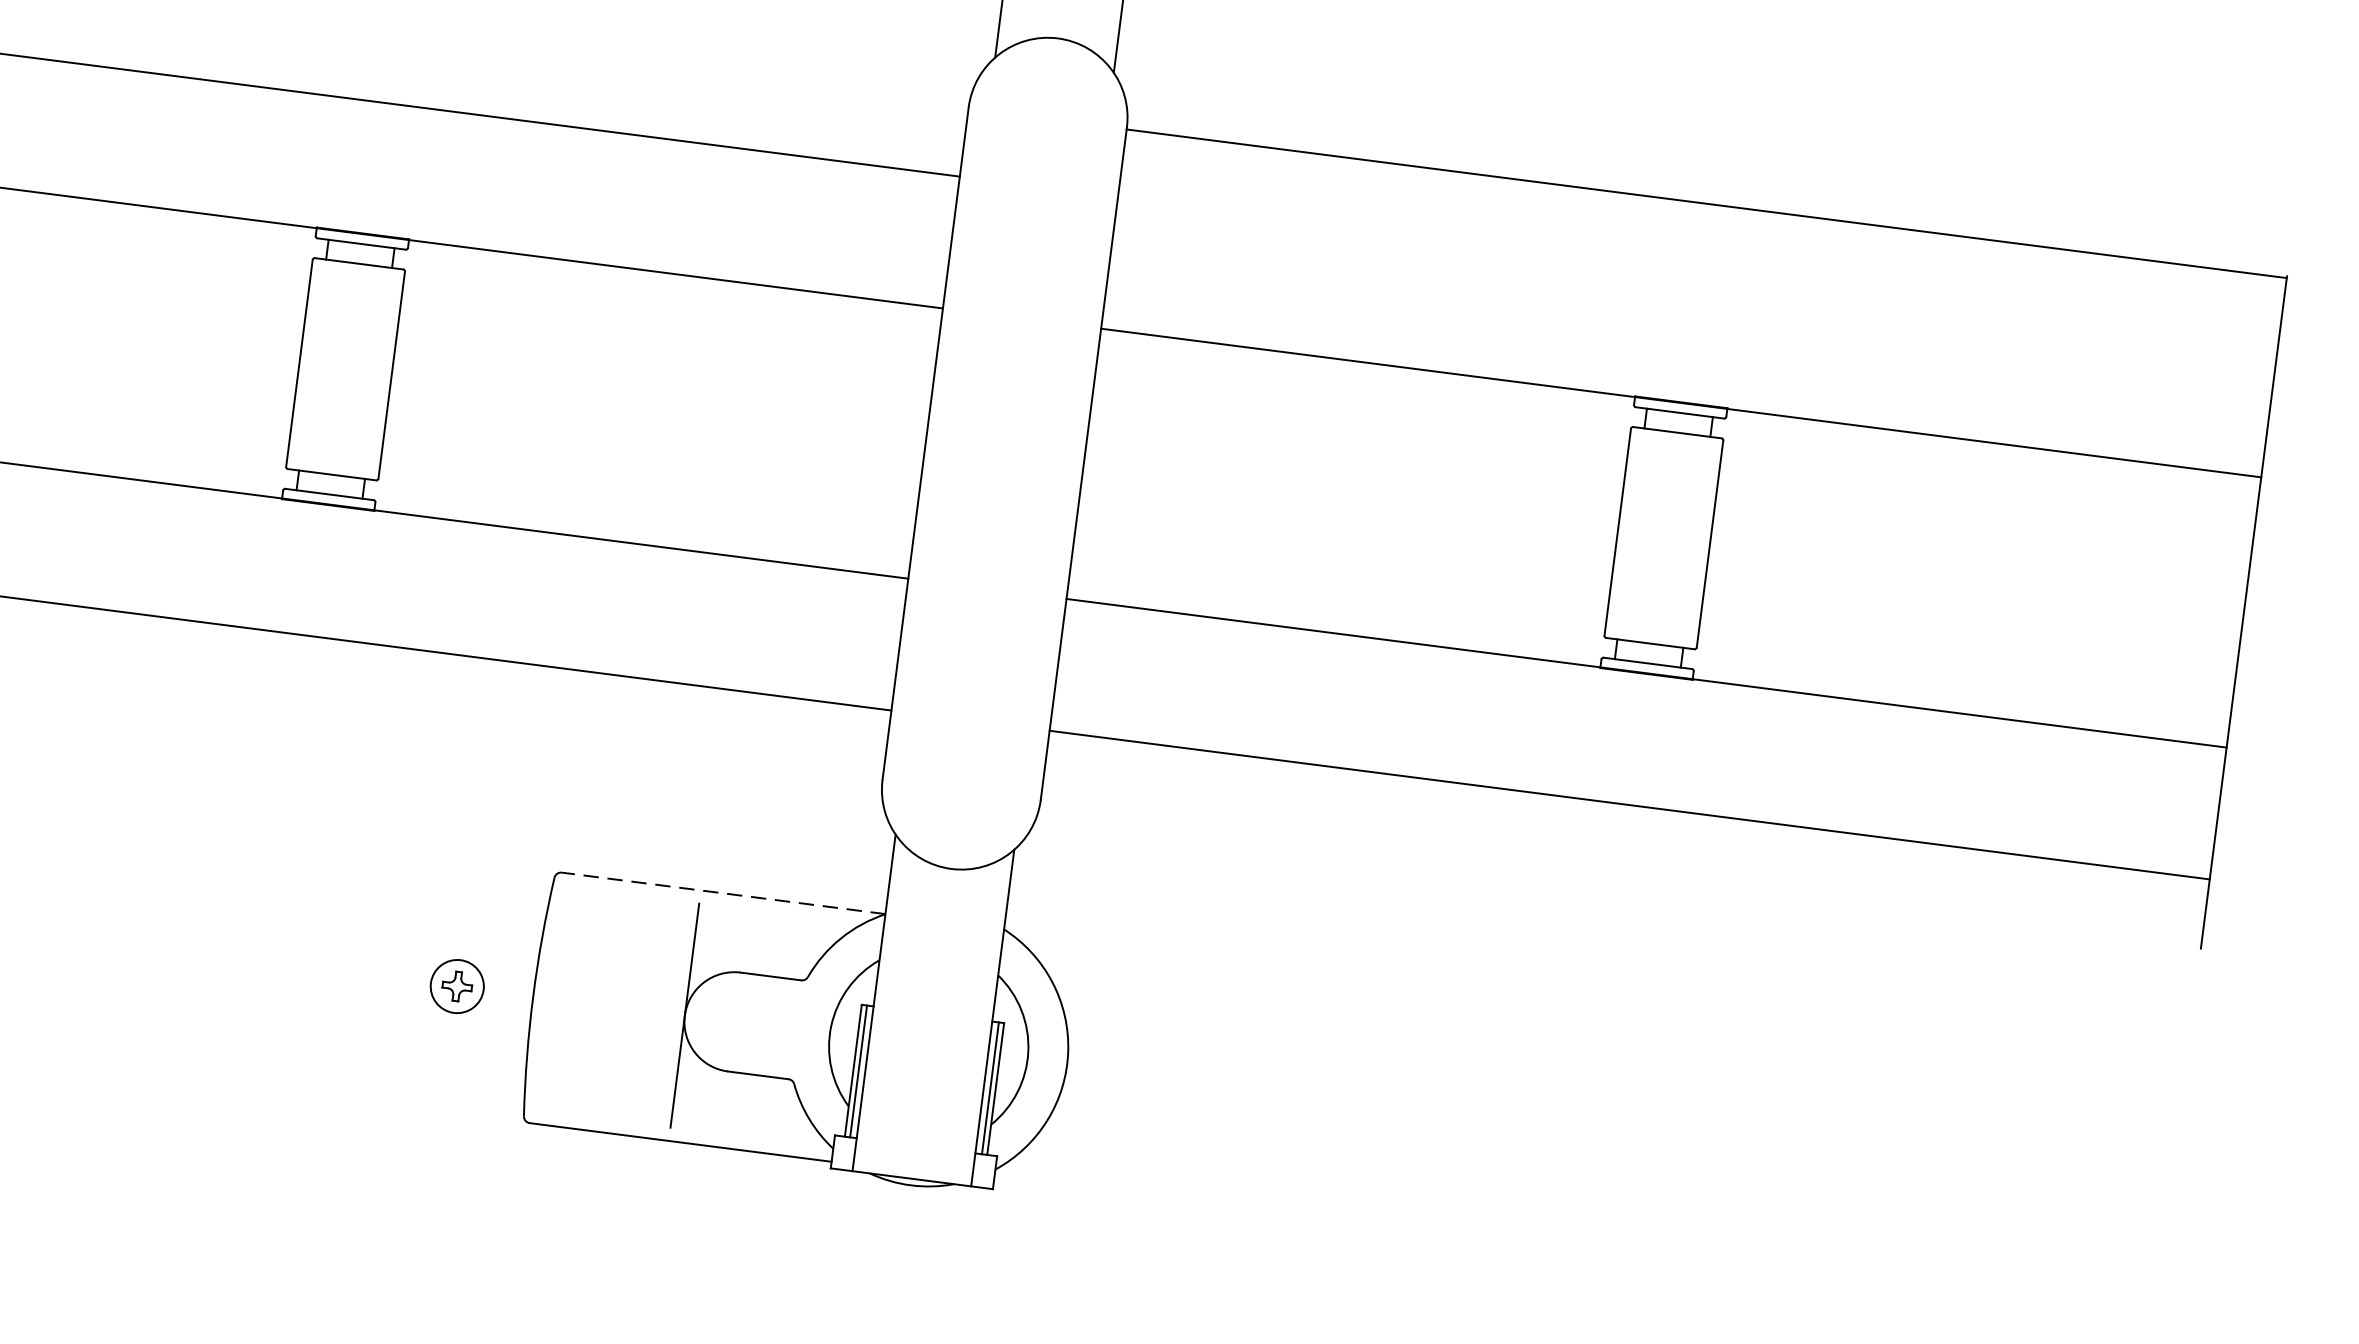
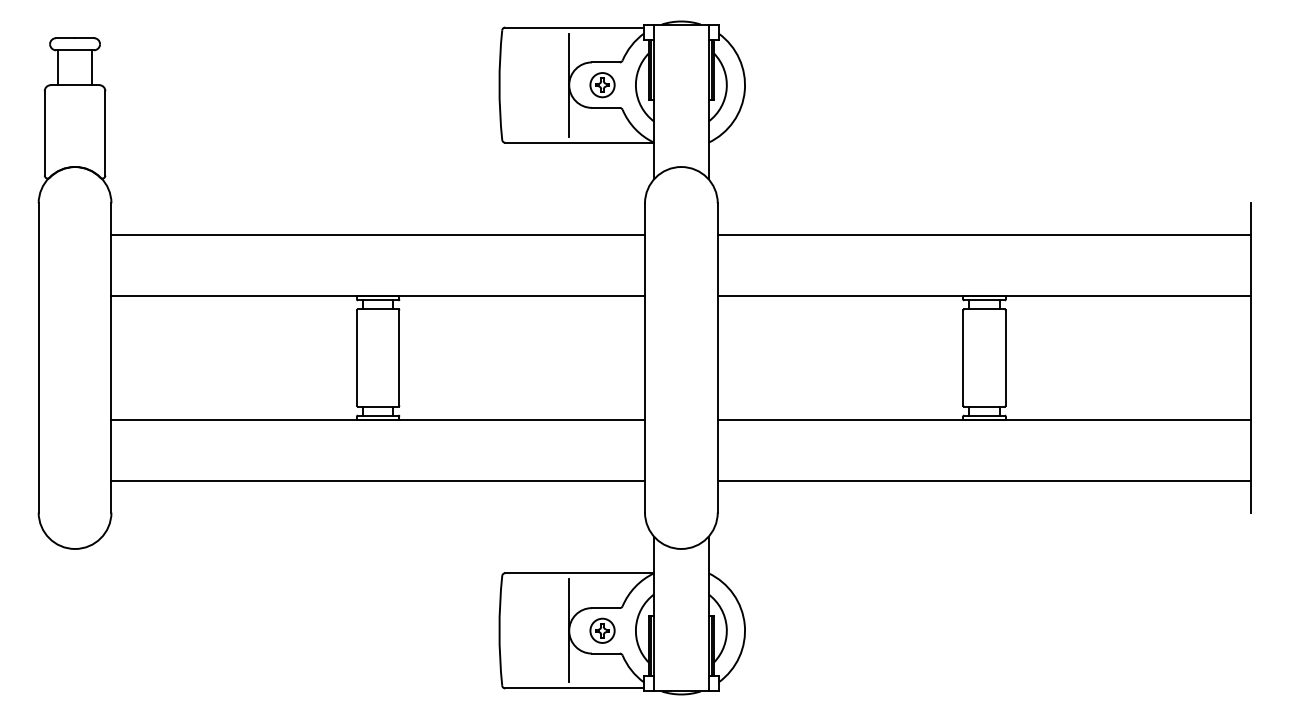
line: (1706, 204) -> (984, 235), moved
line: (723, 893) -> (579, 573), dashed -> solid
part: (457, 985) -> (602, 630), moved

